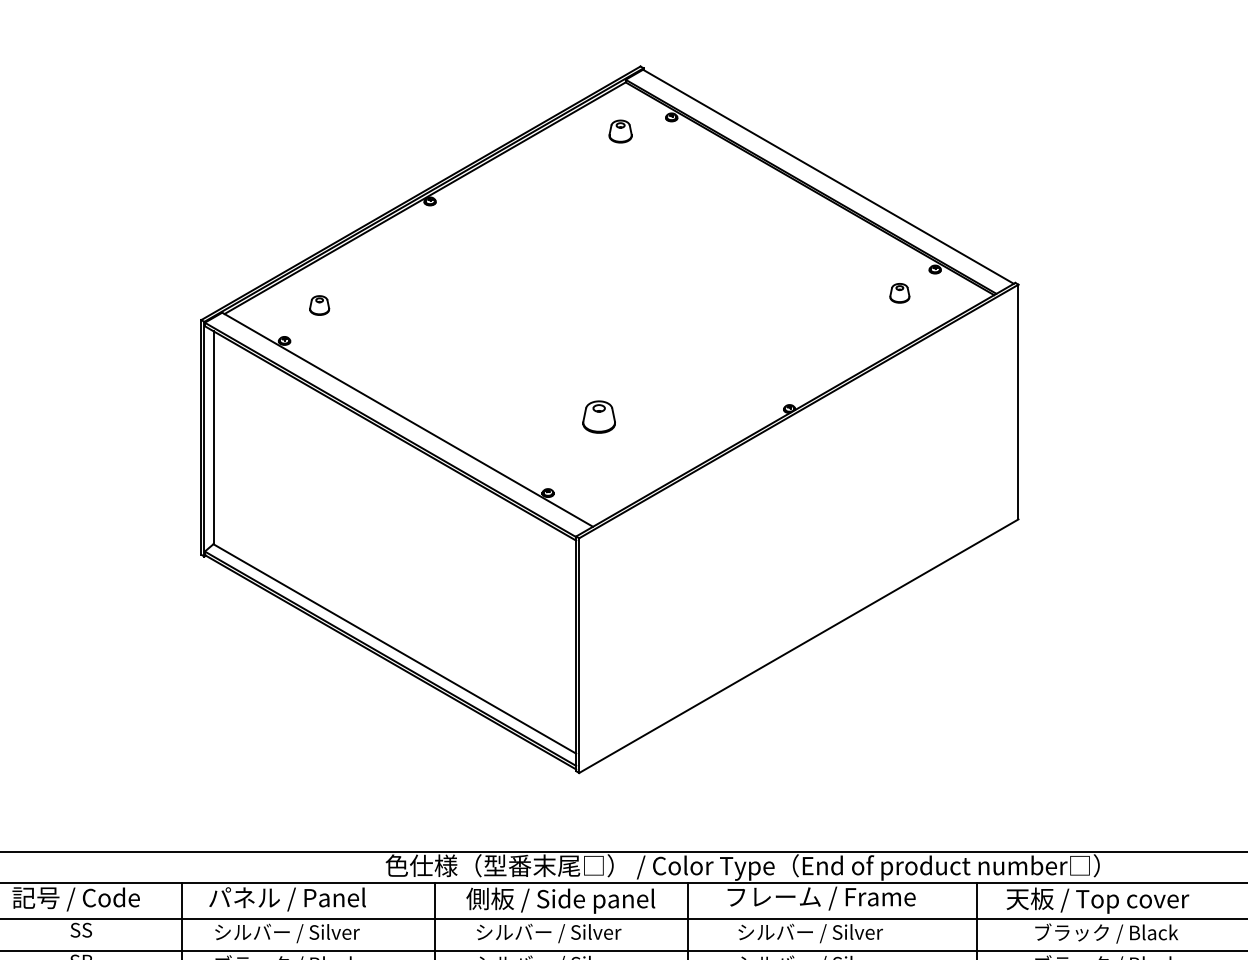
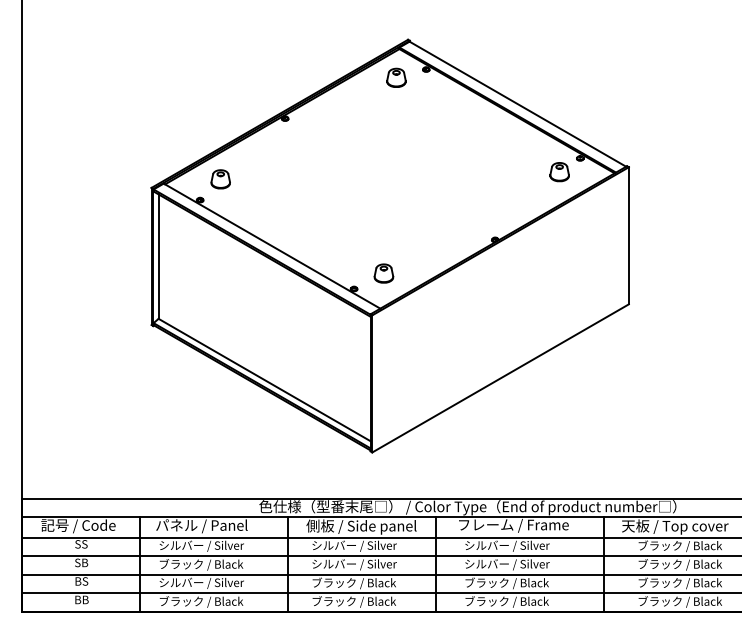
part: (620, 131) -> (396, 77), size x1.43
part: (899, 293) -> (559, 172), size x1.67
part: (319, 305) -> (220, 179), size x1.67
part: (598, 416) -> (383, 273), moved

